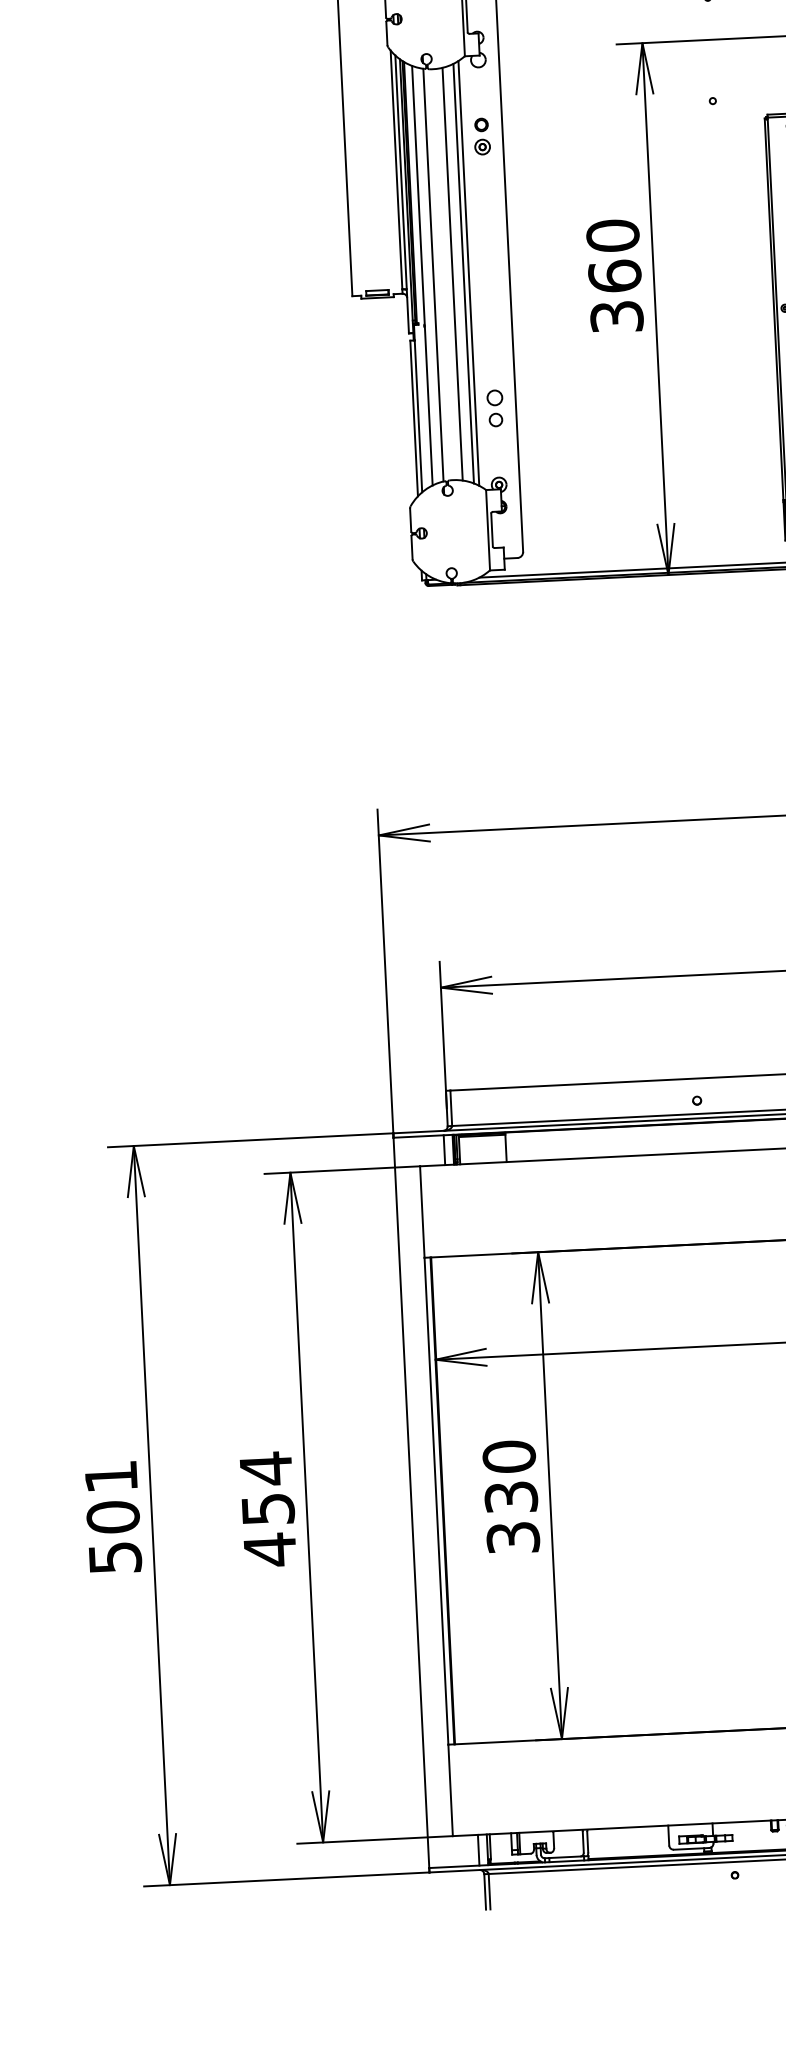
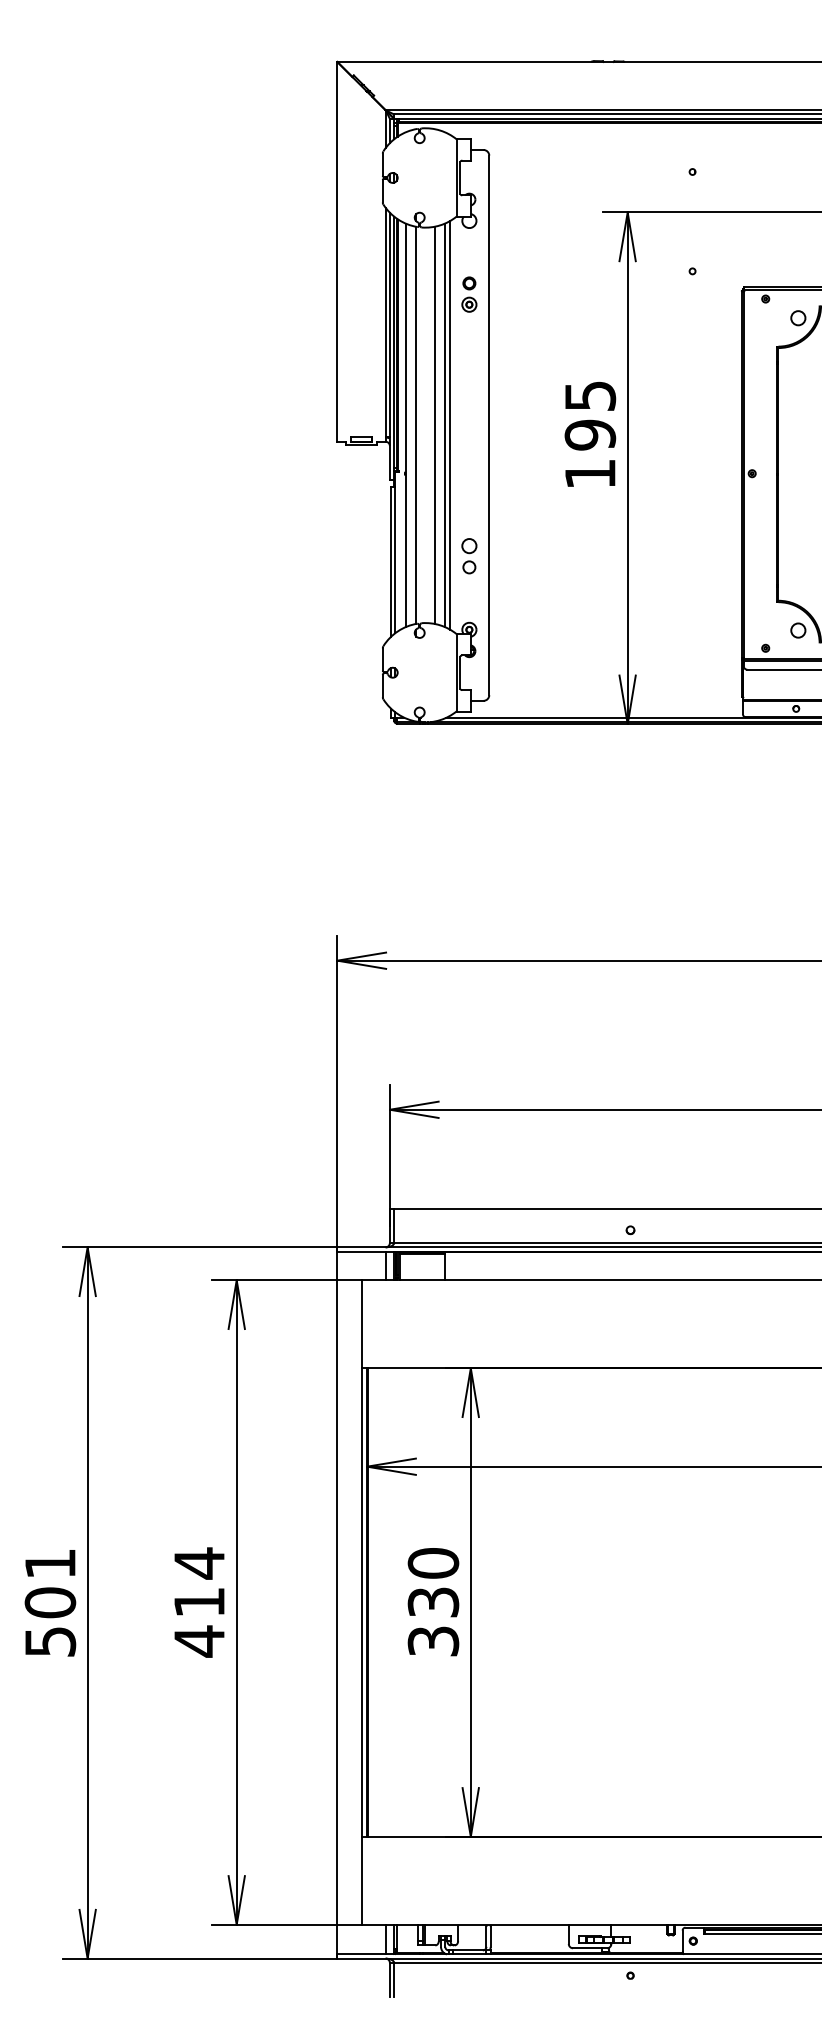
text: (615, 275) -> (590, 434), 360 -> 195
text: (268, 1509) -> (199, 1602), 454 -> 414

